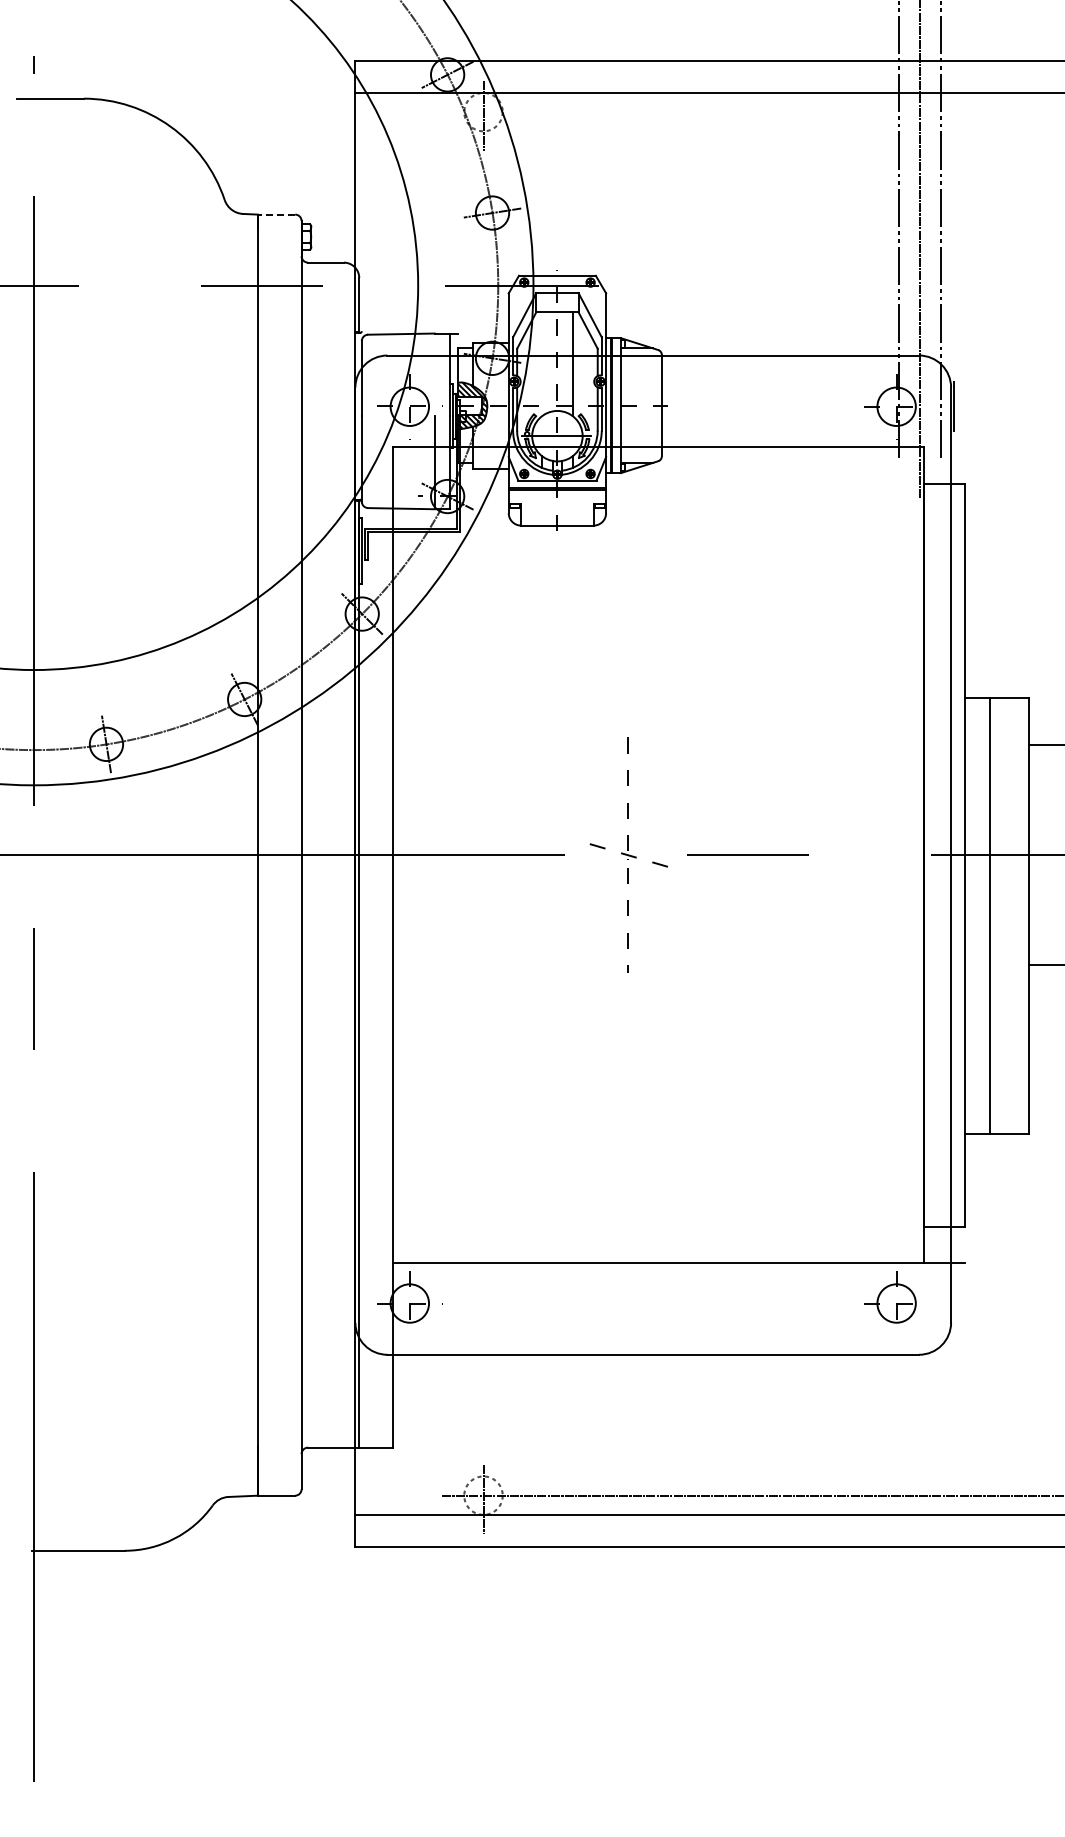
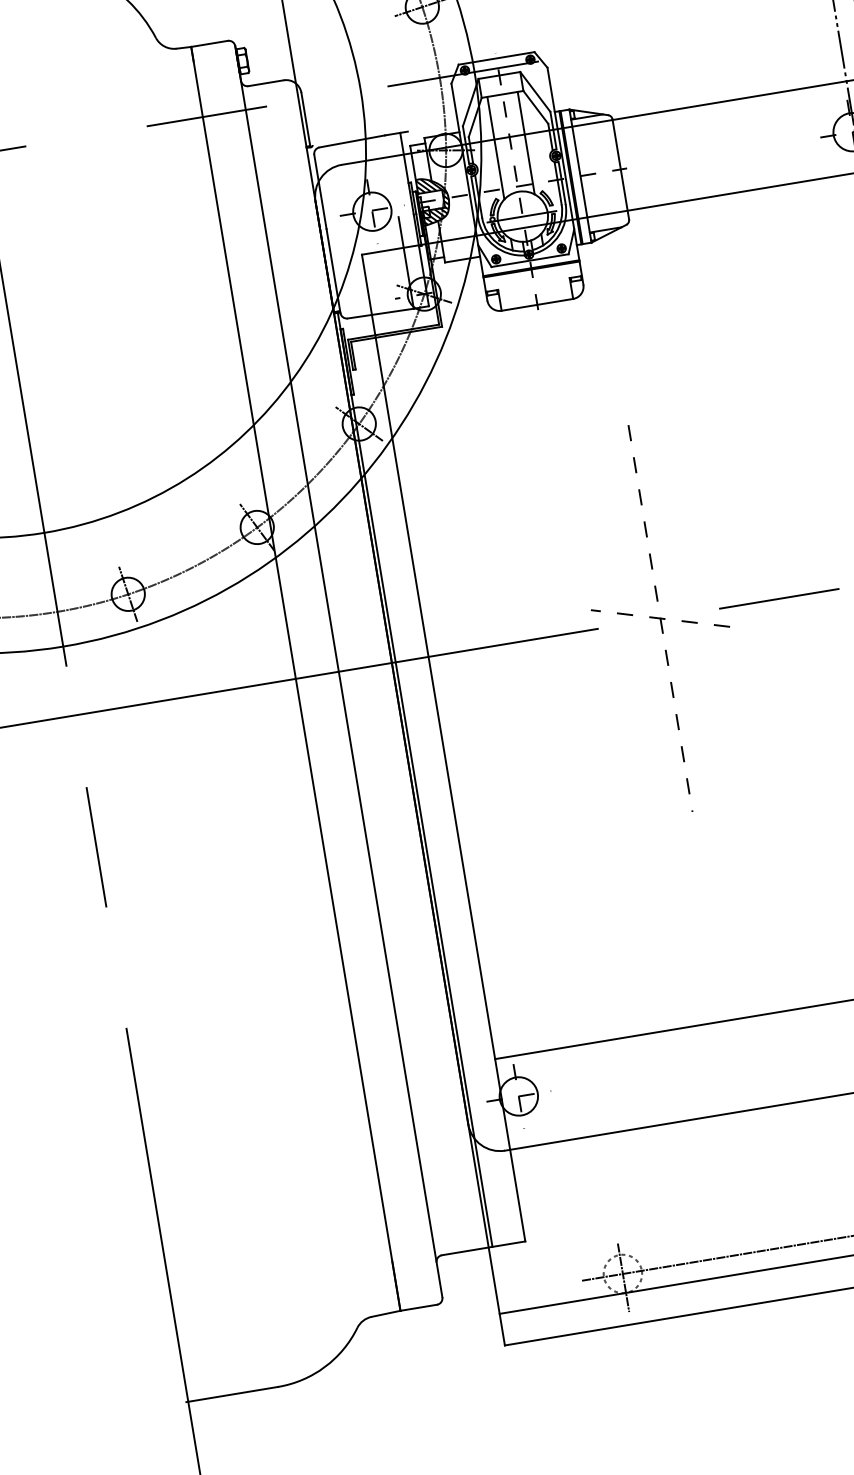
line: (276, 214) -> (209, 43), dashed -> solid
line: (542, 364) -> (496, 148), added
part: (627, 854) -> (660, 617), size x1.67

